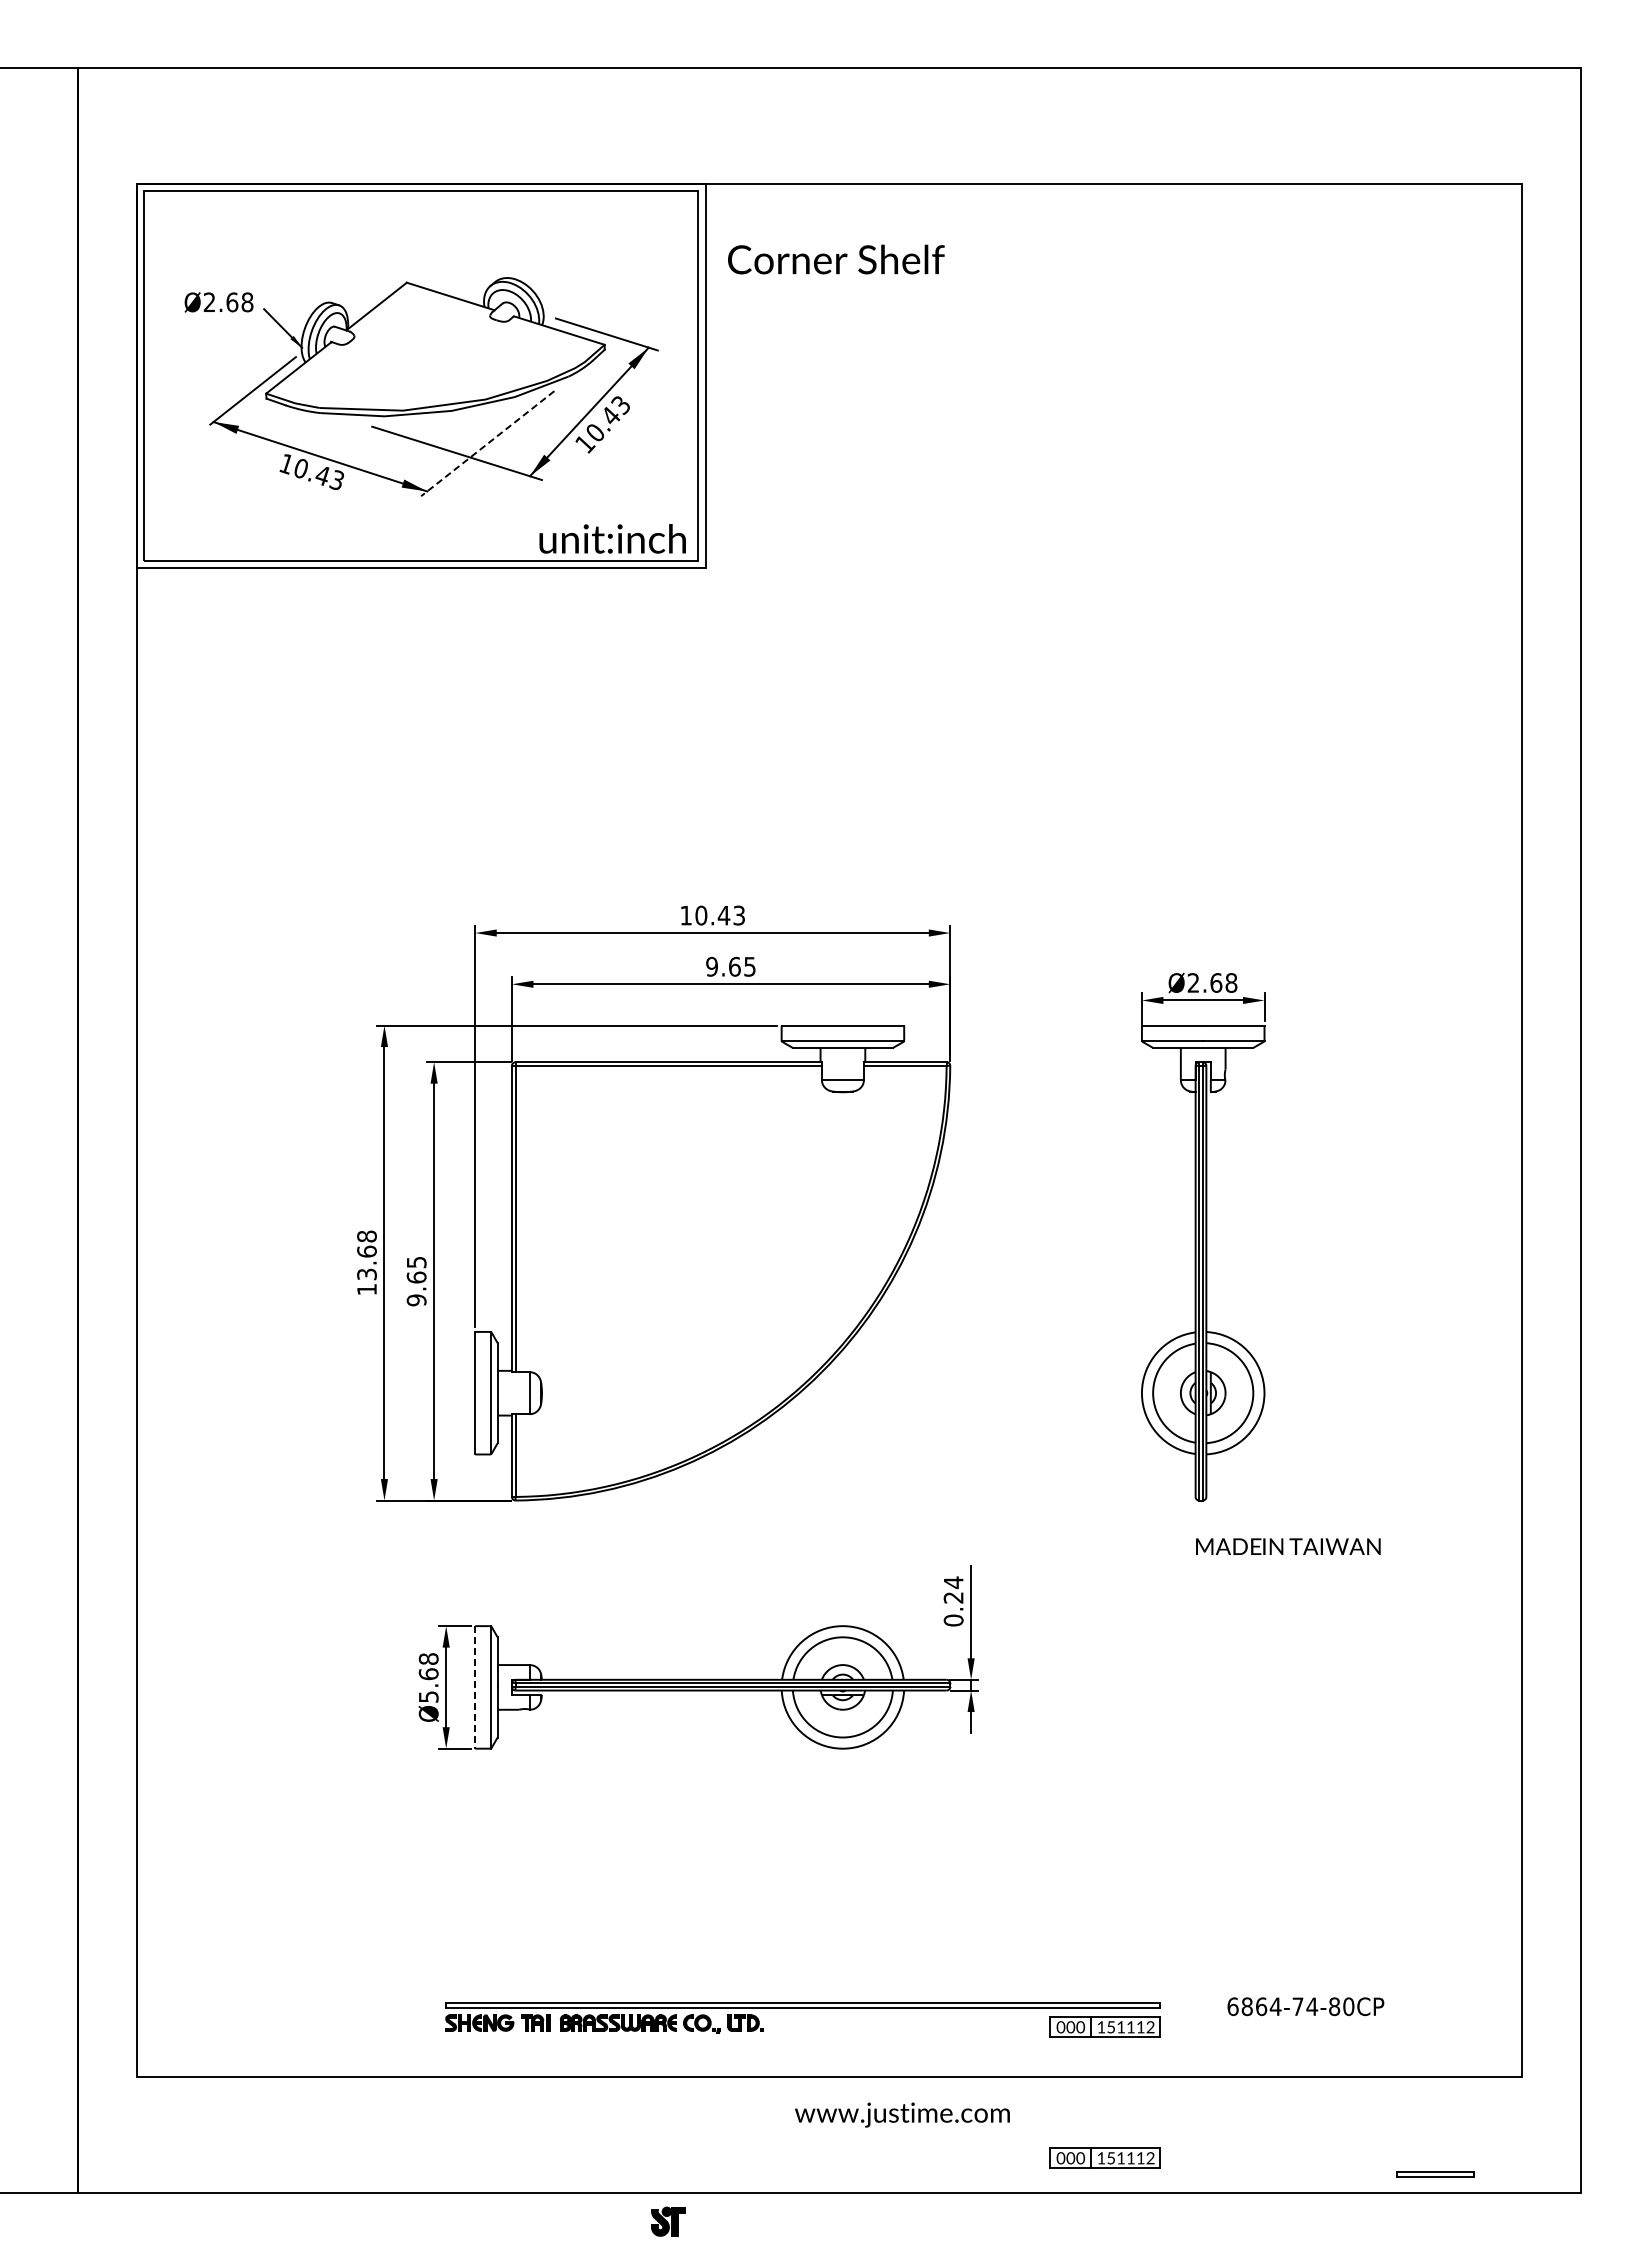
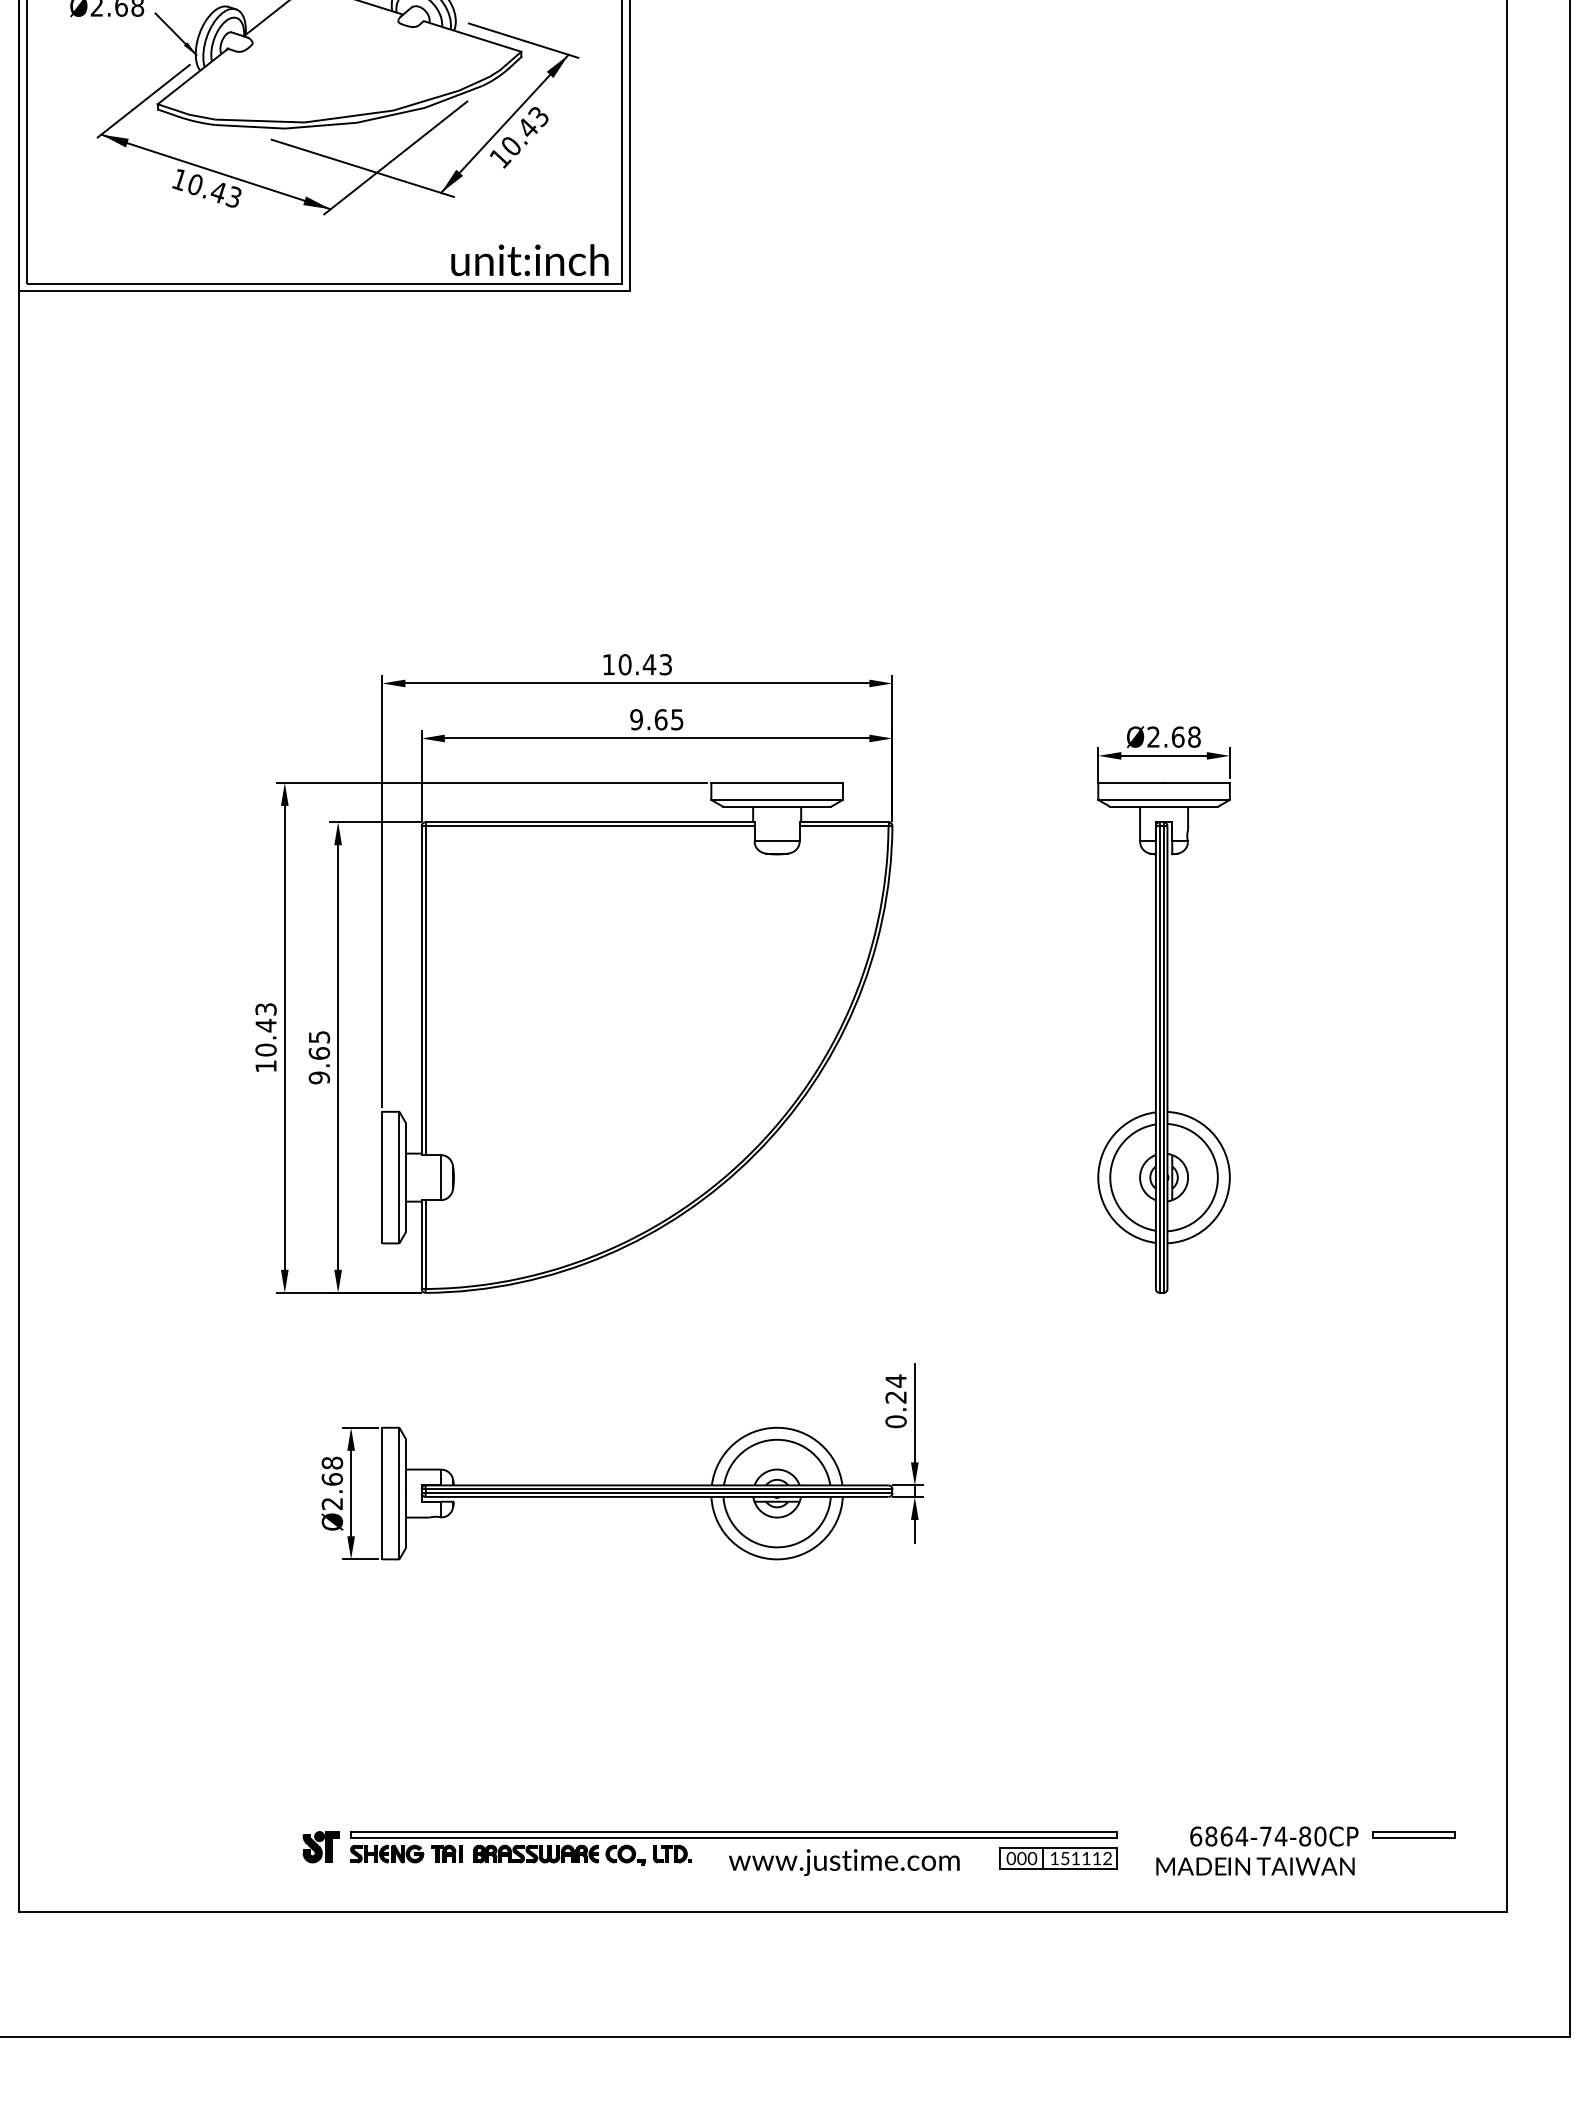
line: (487, 443) -> (395, 157), dashed -> solid
text: (366, 1255) -> (265, 1029), 13.68 -> 10.43
text: (1288, 1546) -> (1255, 1866), moved
line: (475, 1687) -> (382, 1493), dashed -> solid
text: (428, 1696) -> (332, 1503), Ø5.68 -> Ø2.68
text: (902, 2114) -> (844, 1862), moved
part: (1104, 2157) -> (1058, 1998), removed
part: (1435, 2174) -> (1413, 1835), moved
part: (668, 2221) -> (321, 1846), moved

